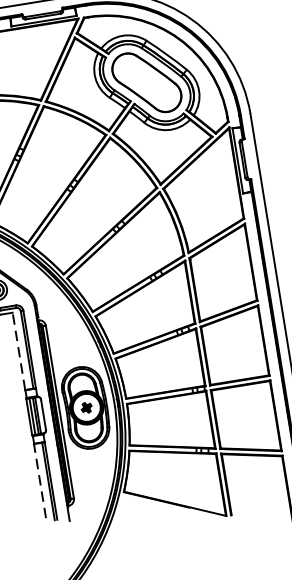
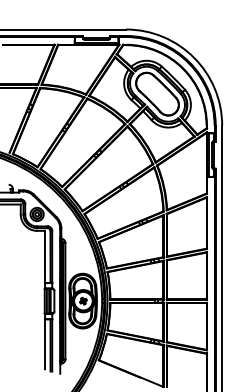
line: (18, 350) -> (44, 256), dashed -> solid
line: (40, 481) -> (45, 344), dashed -> solid

